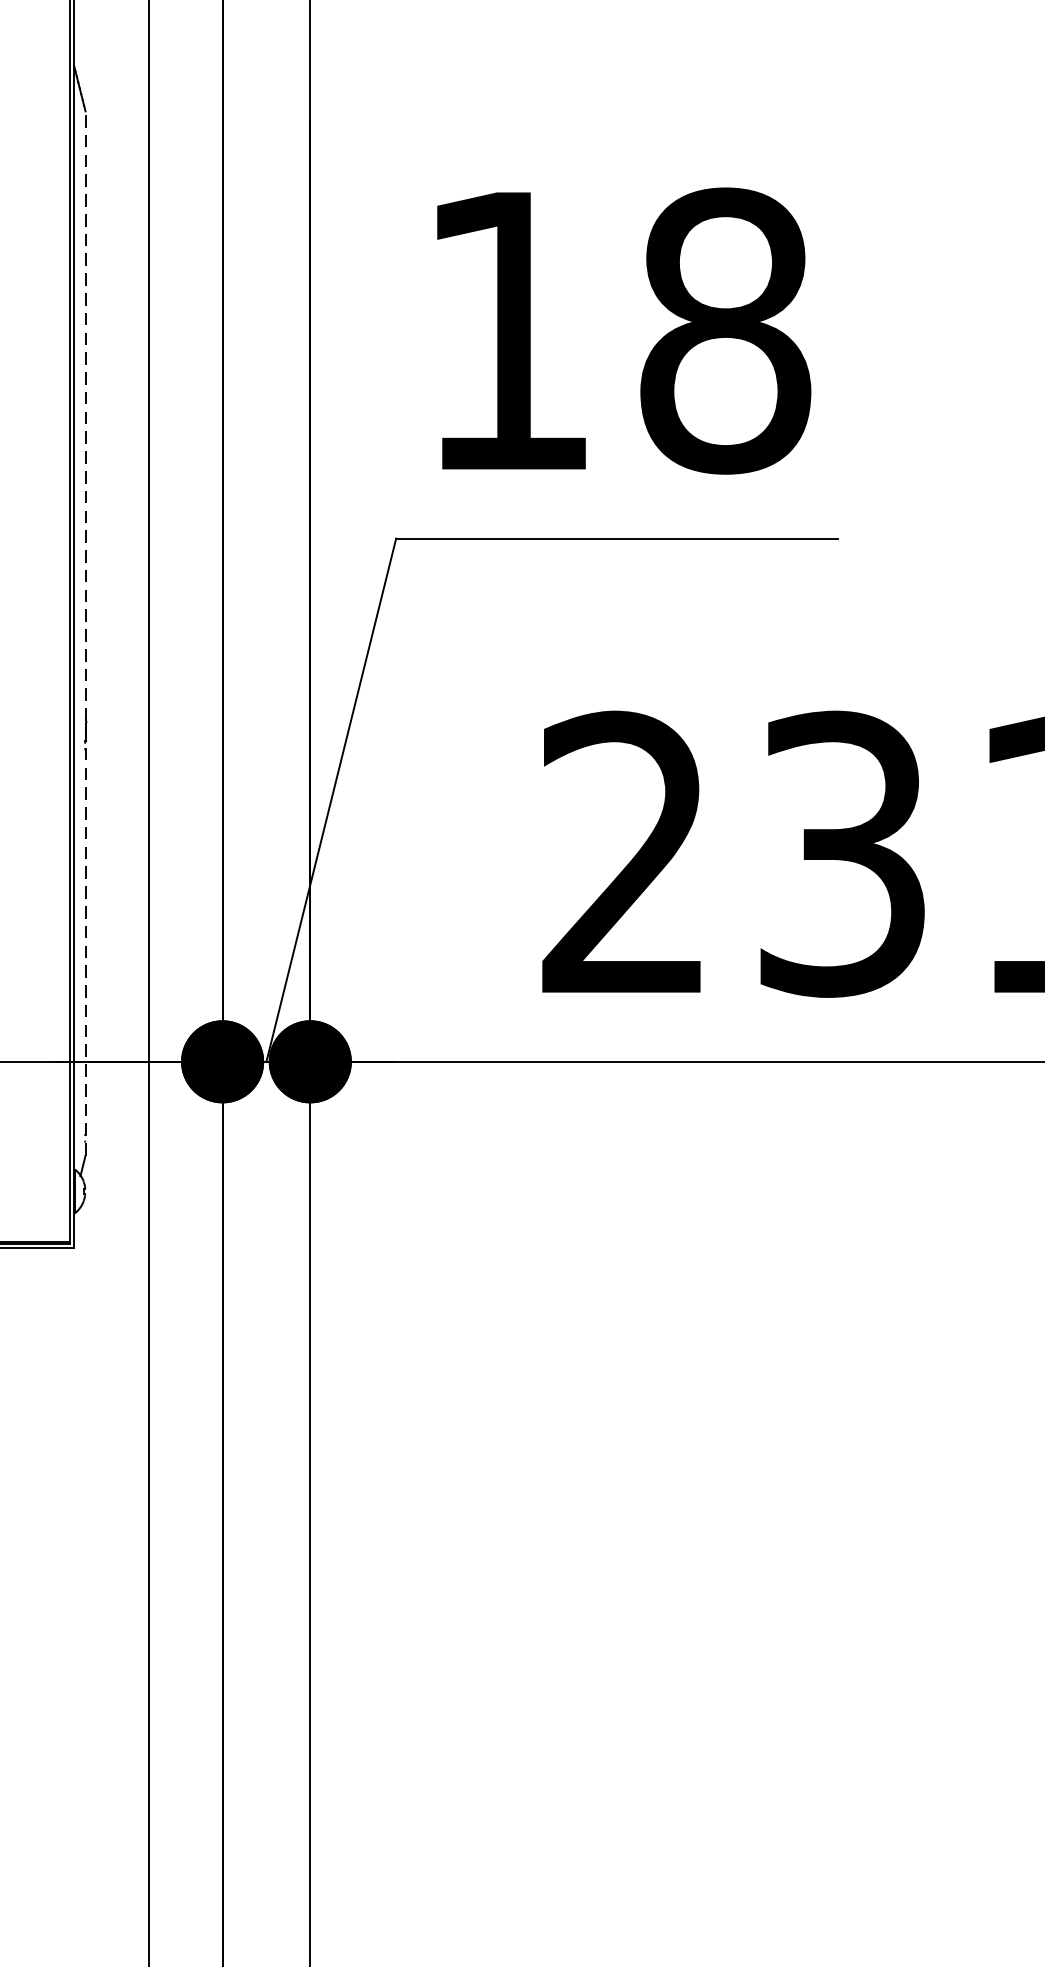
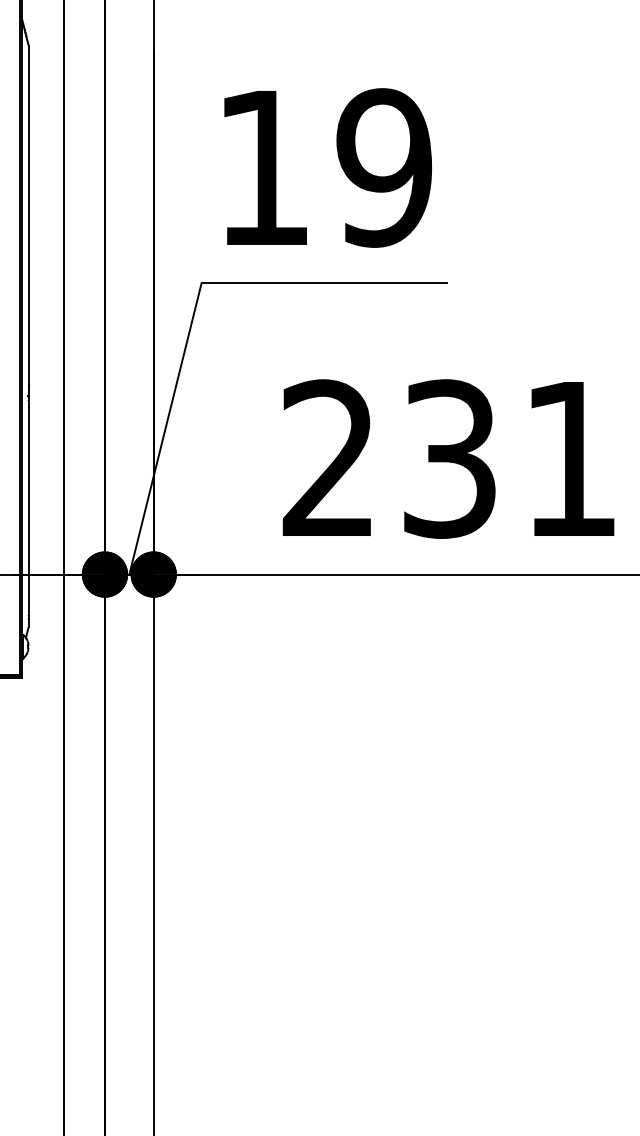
text: (725, 330) -> (384, 167), 18 -> 19
line: (85, 633) -> (28, 336), dashed -> solid

